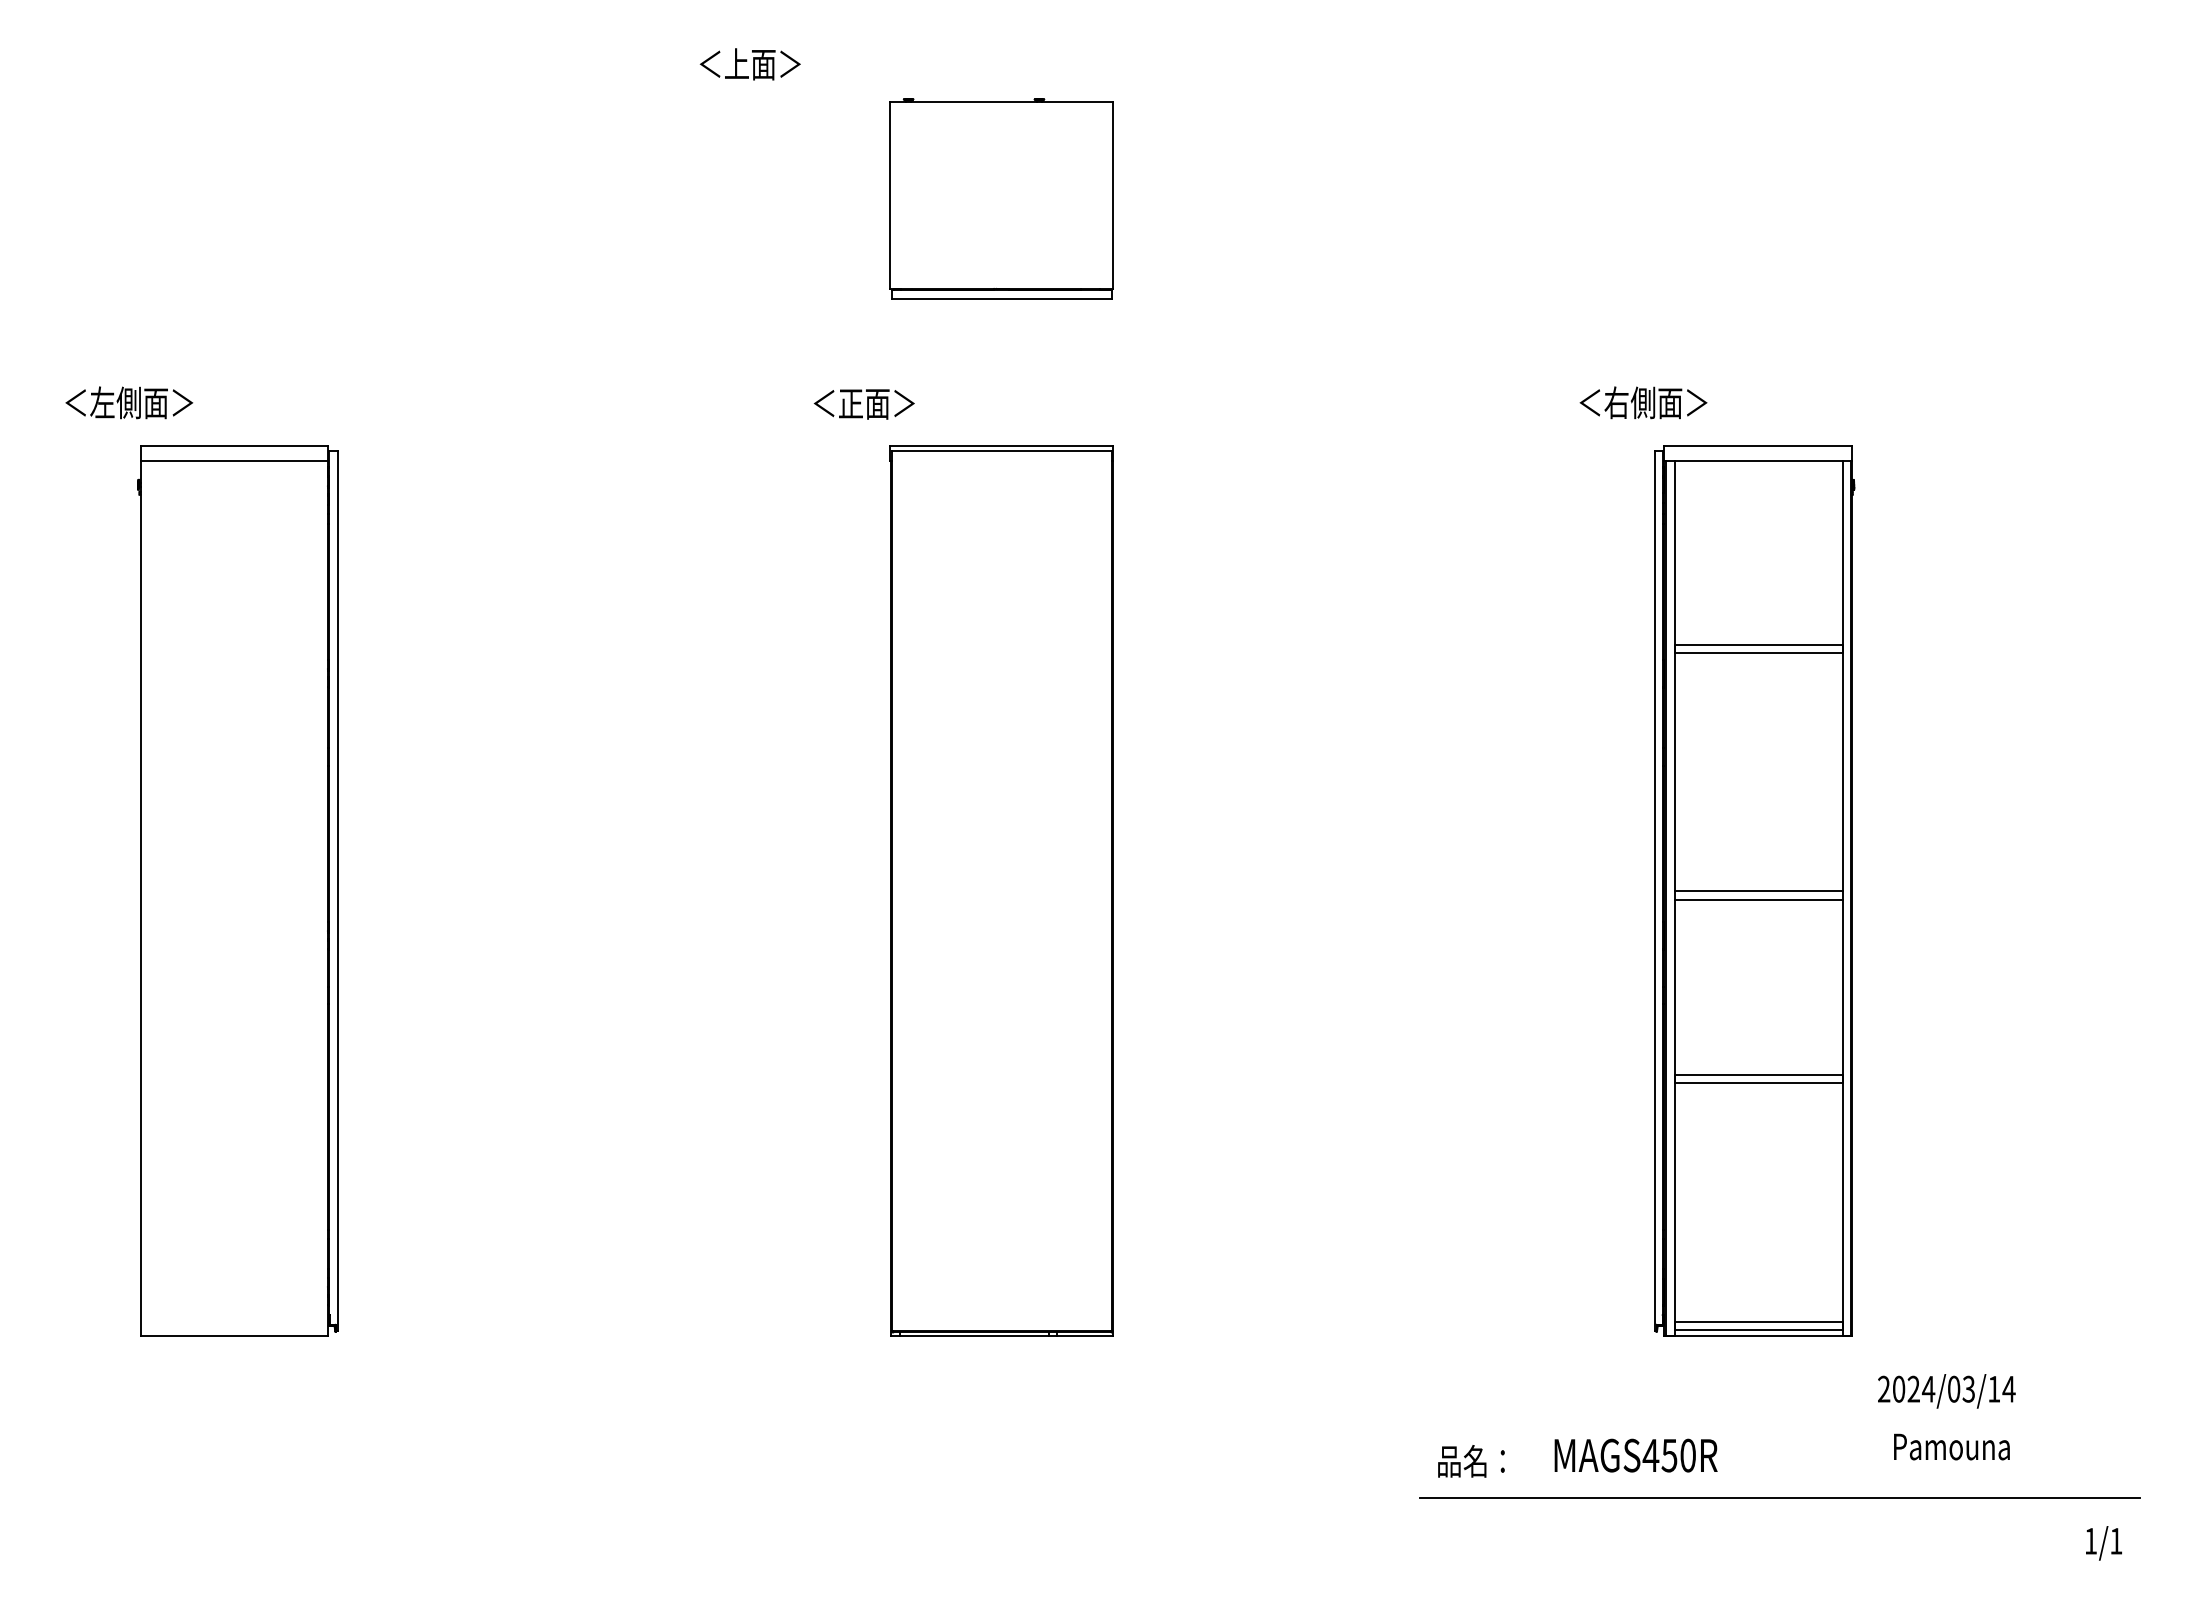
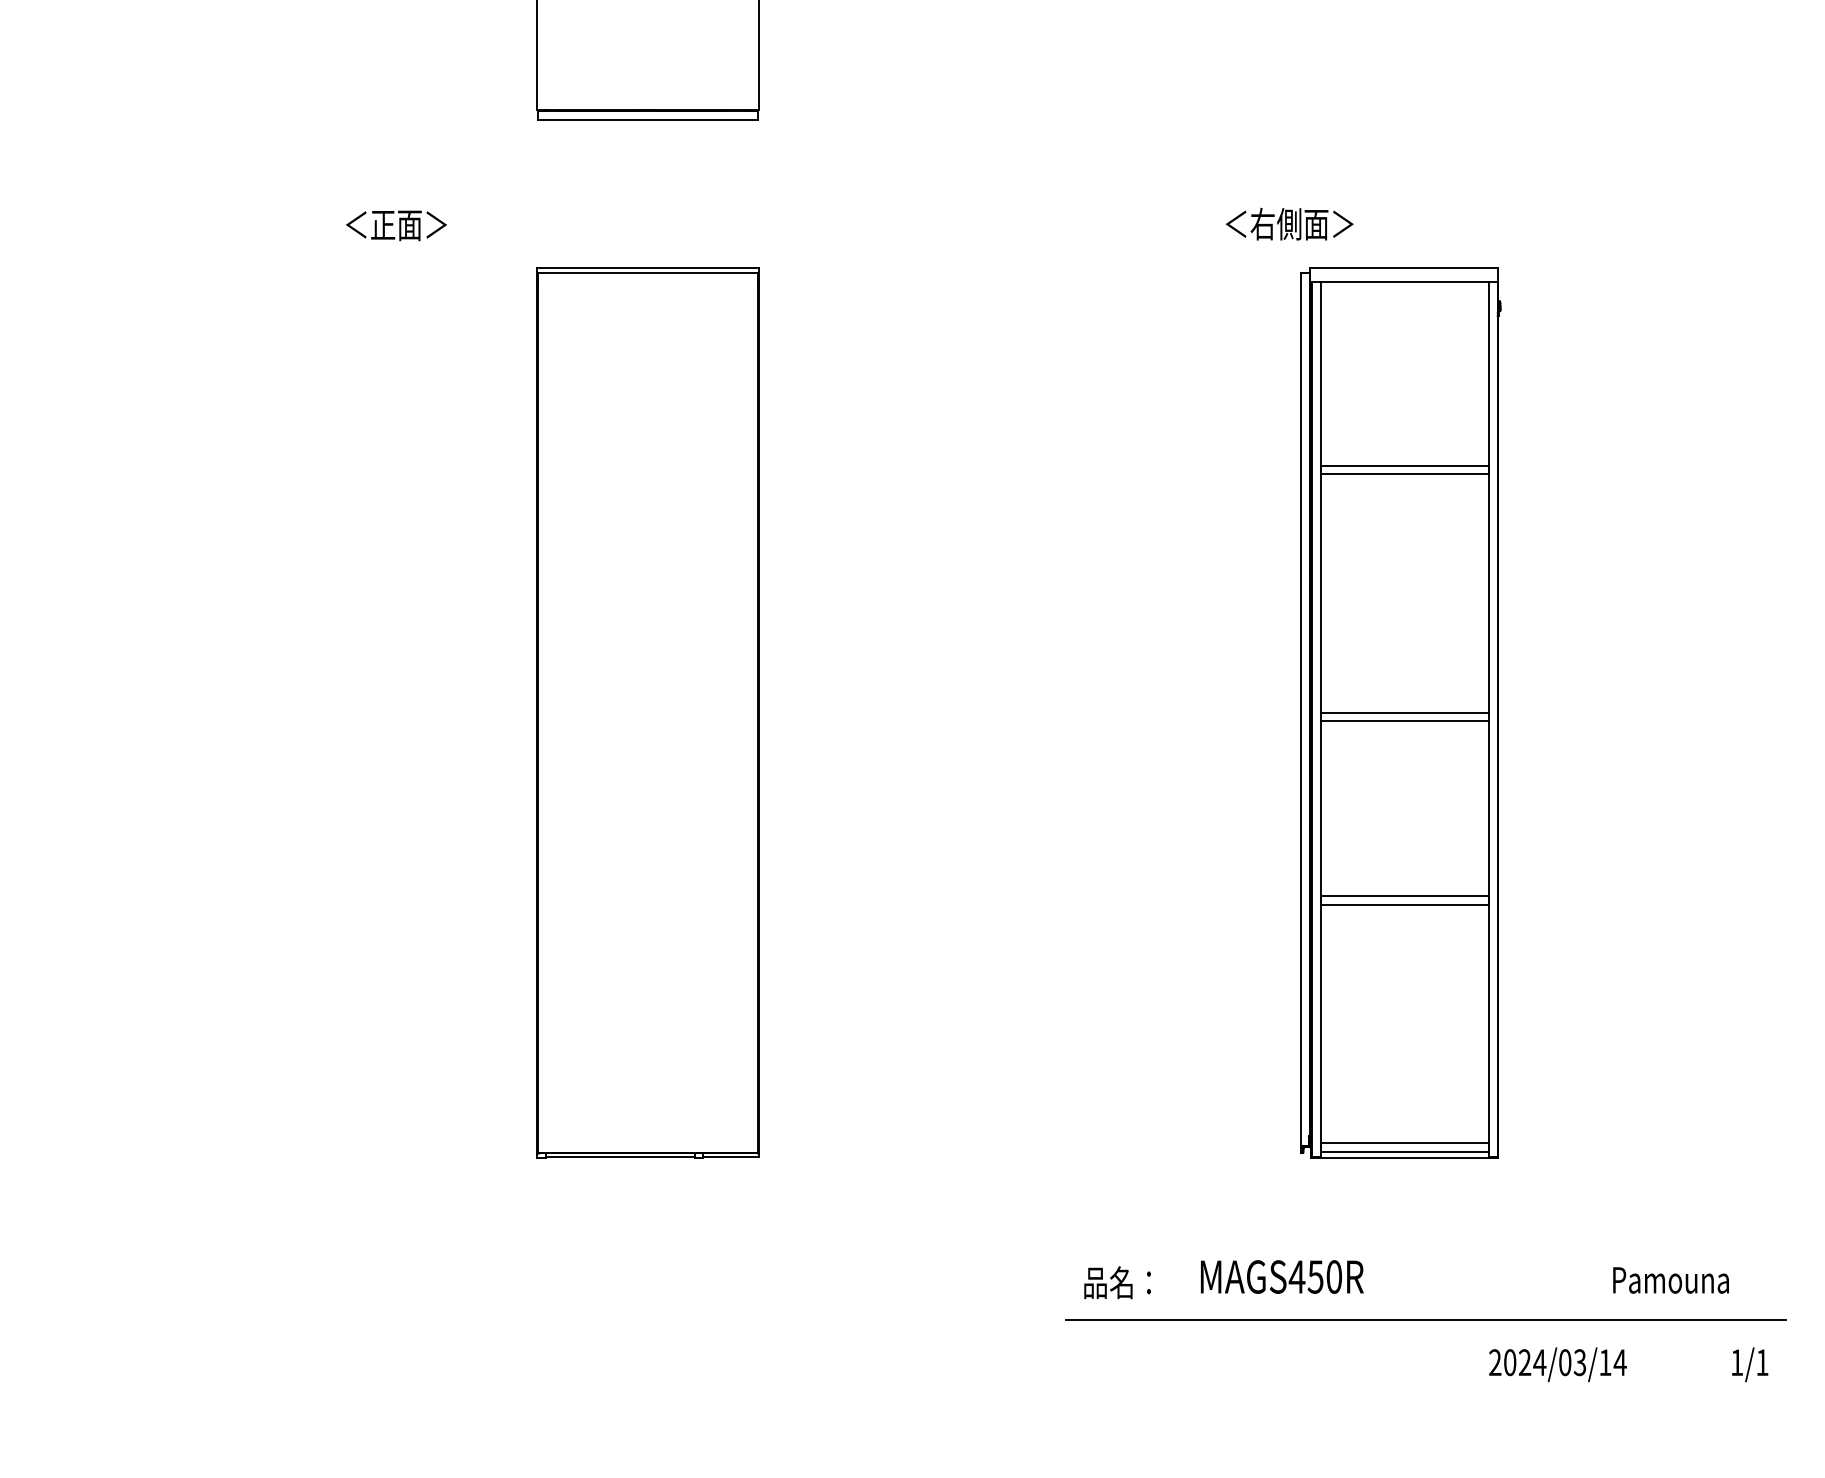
text: (863, 404) -> (395, 225), moved
text: (1946, 1391) -> (1557, 1364), moved
text: (1951, 1446) -> (1670, 1279), moved

